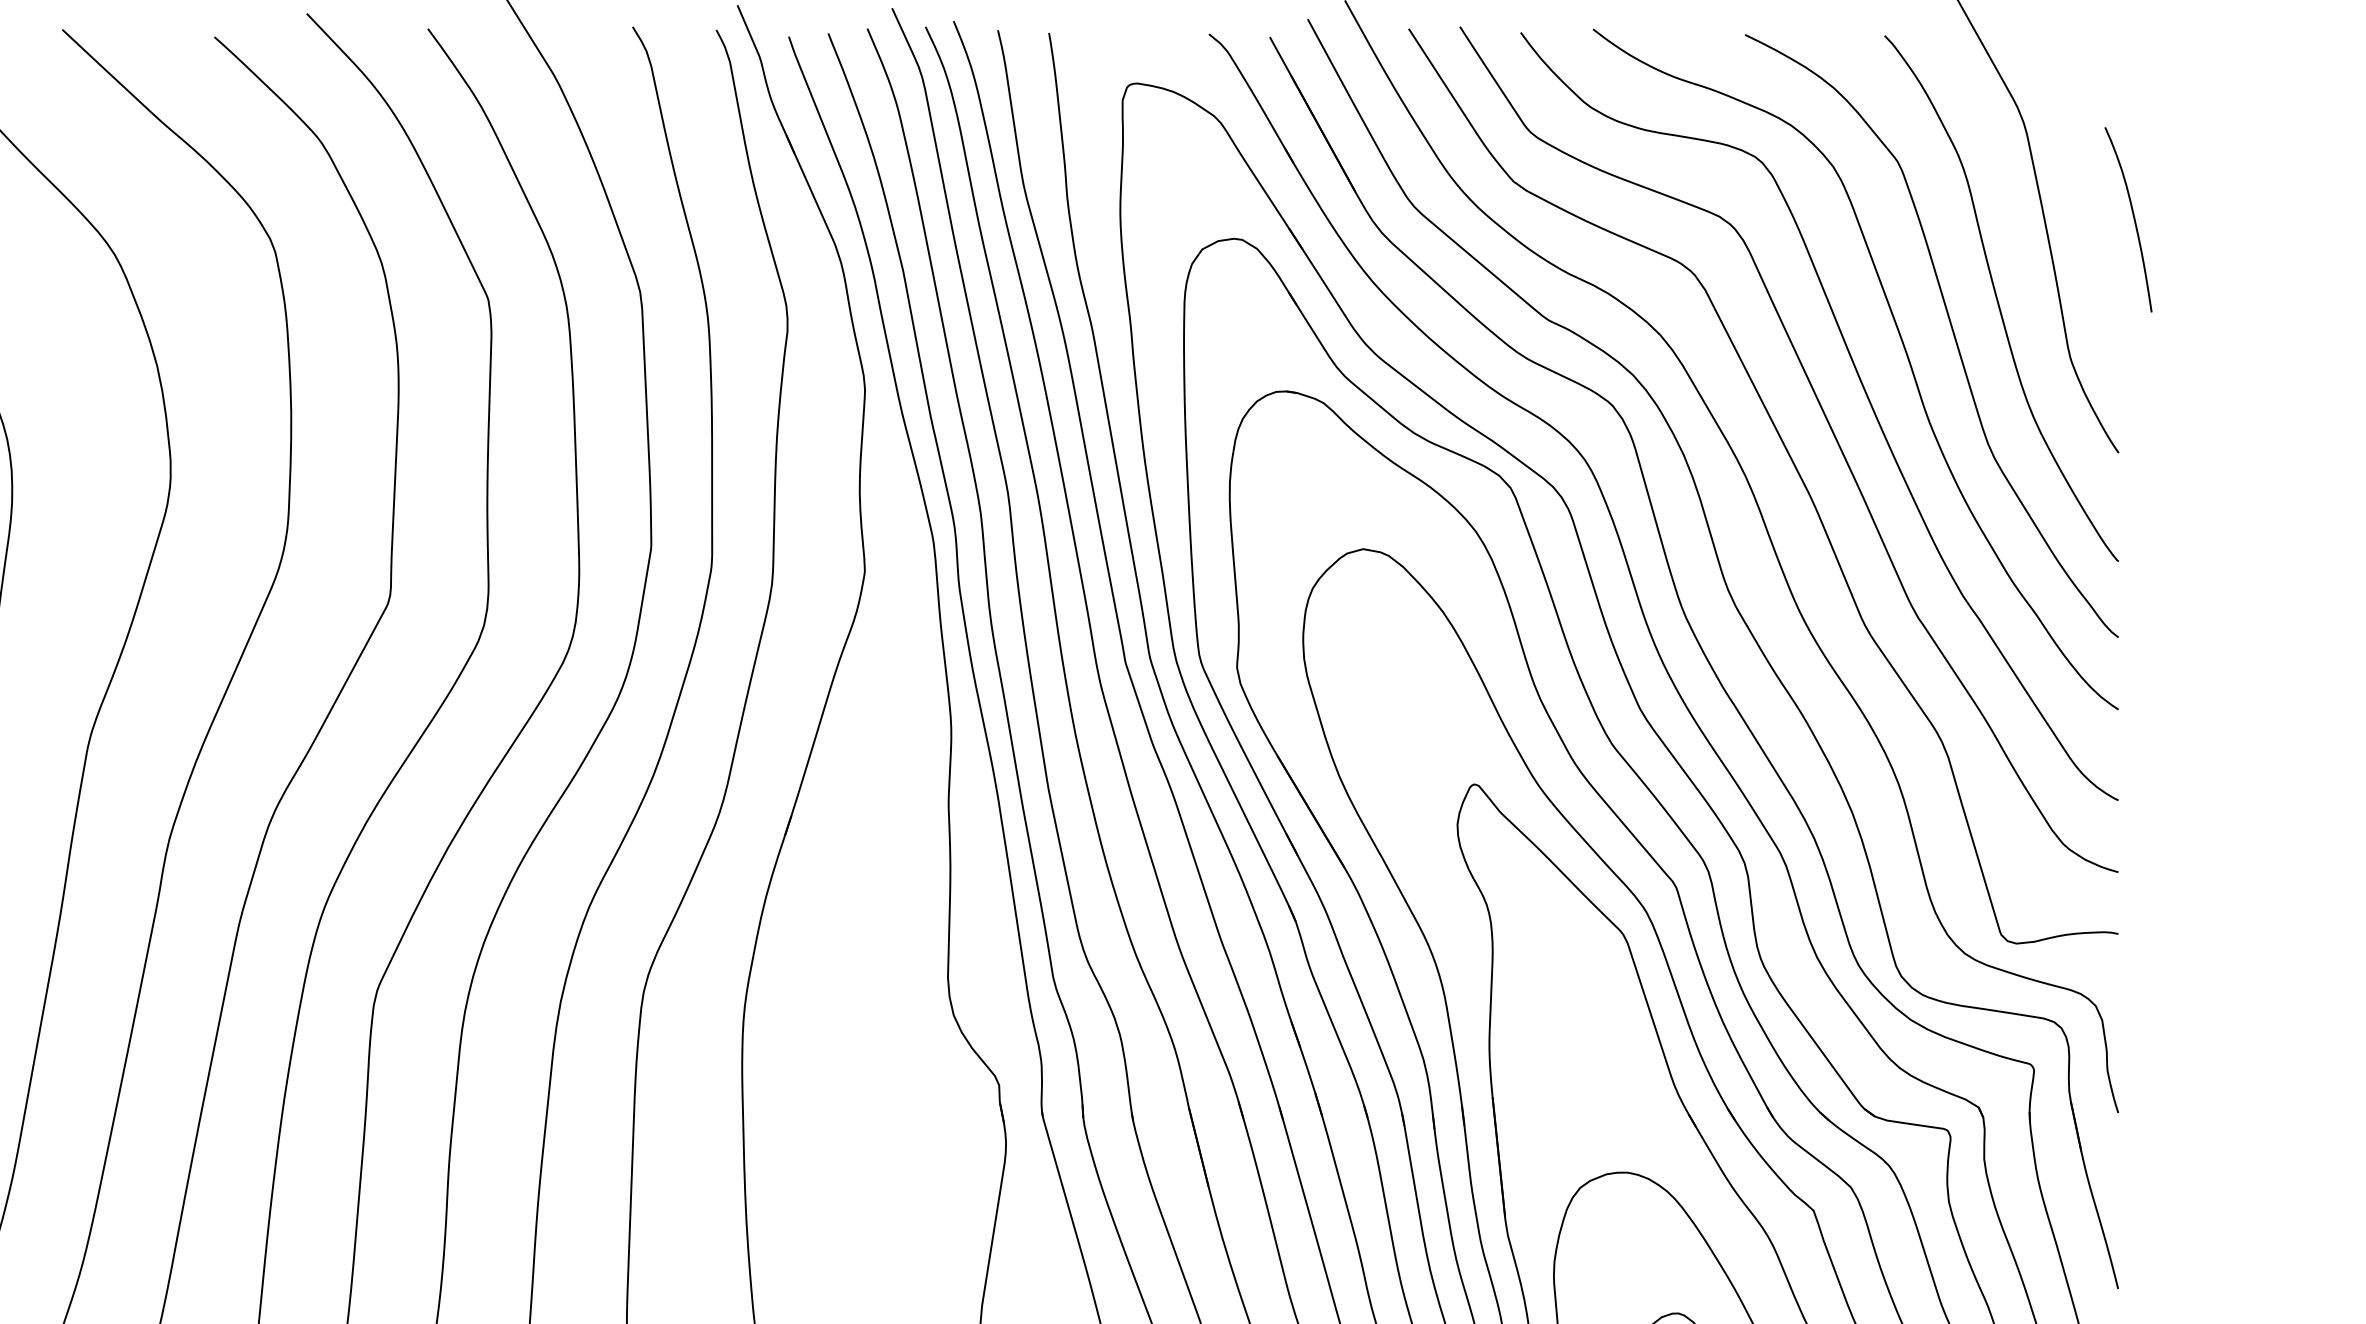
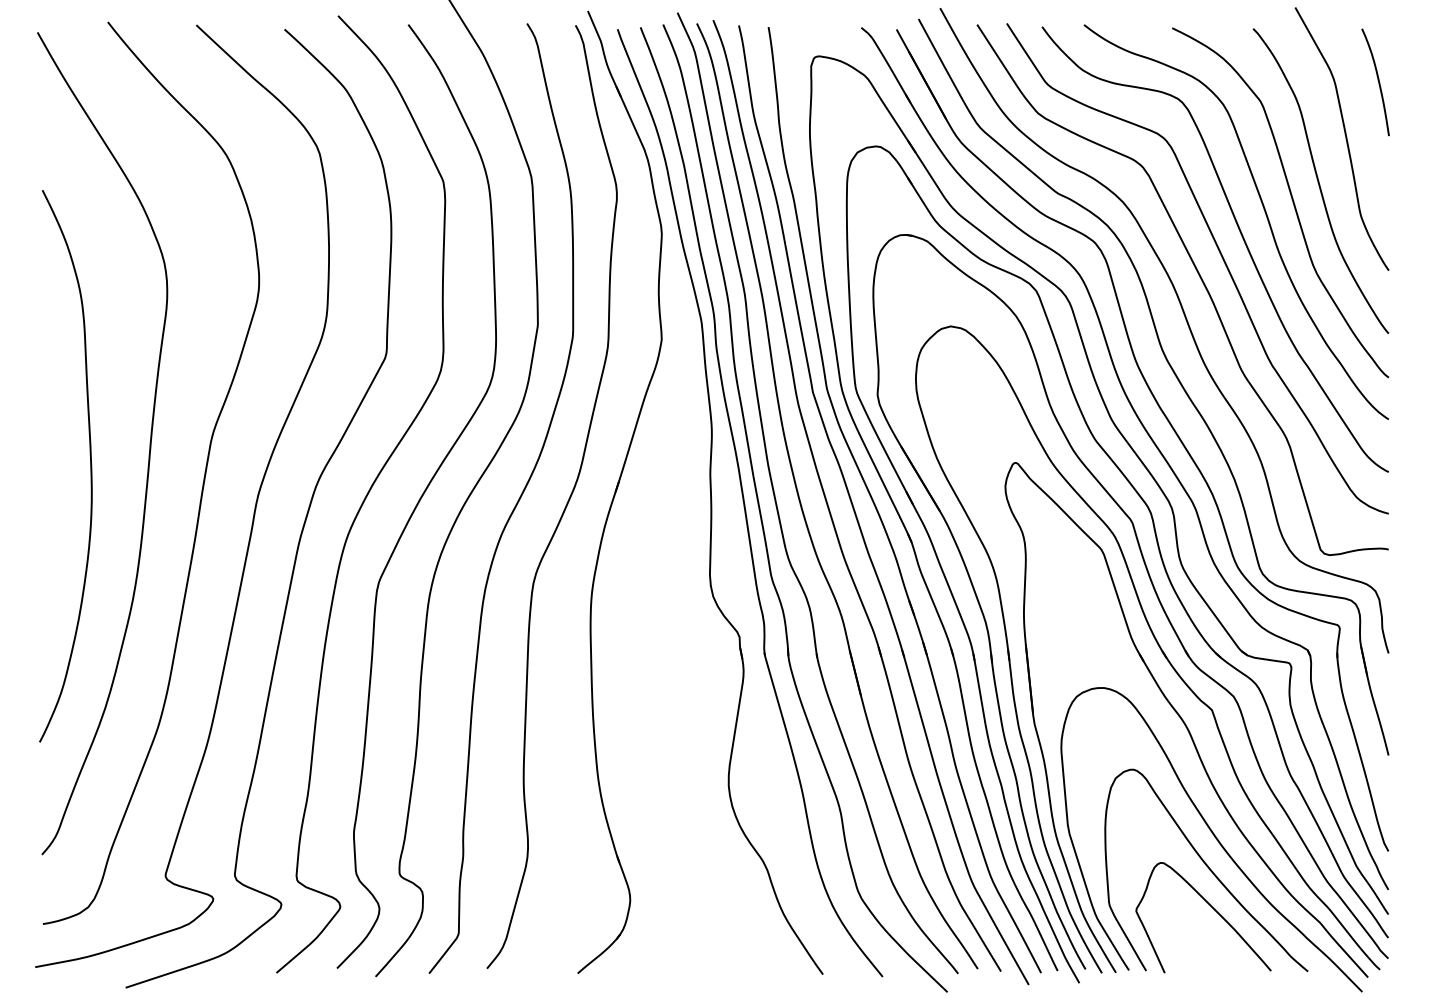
curve: (2131, 216) -> (1377, 80), moved

